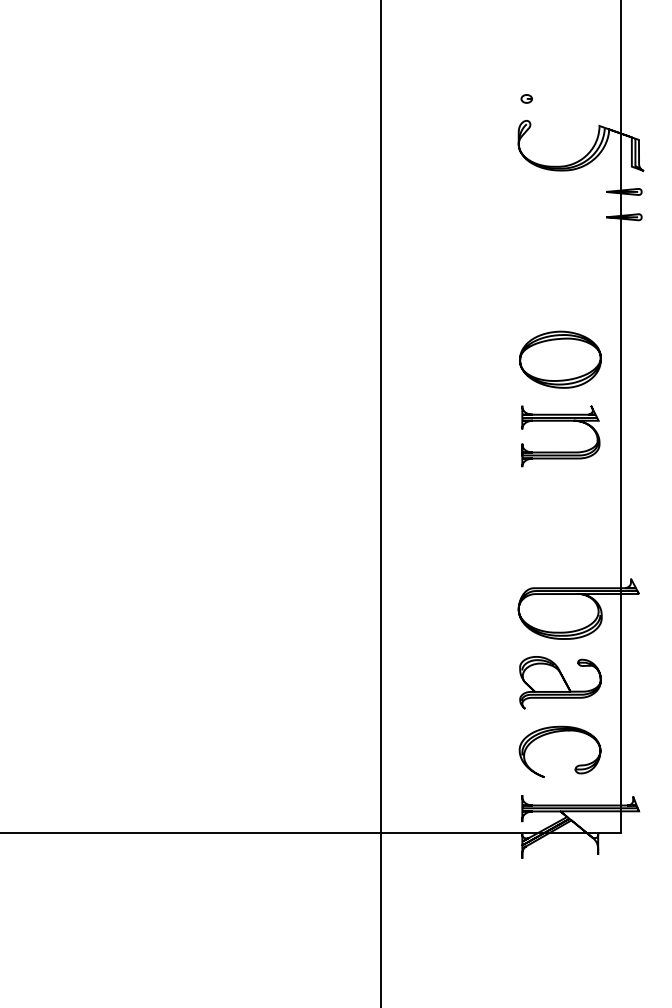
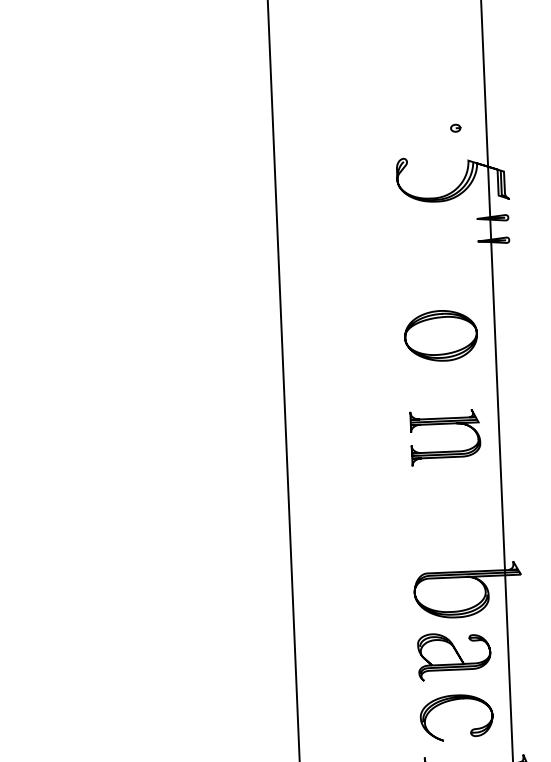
curve: (526, 98) -> (455, 127), moved
curve: (556, 340) -> (436, 318), moved

